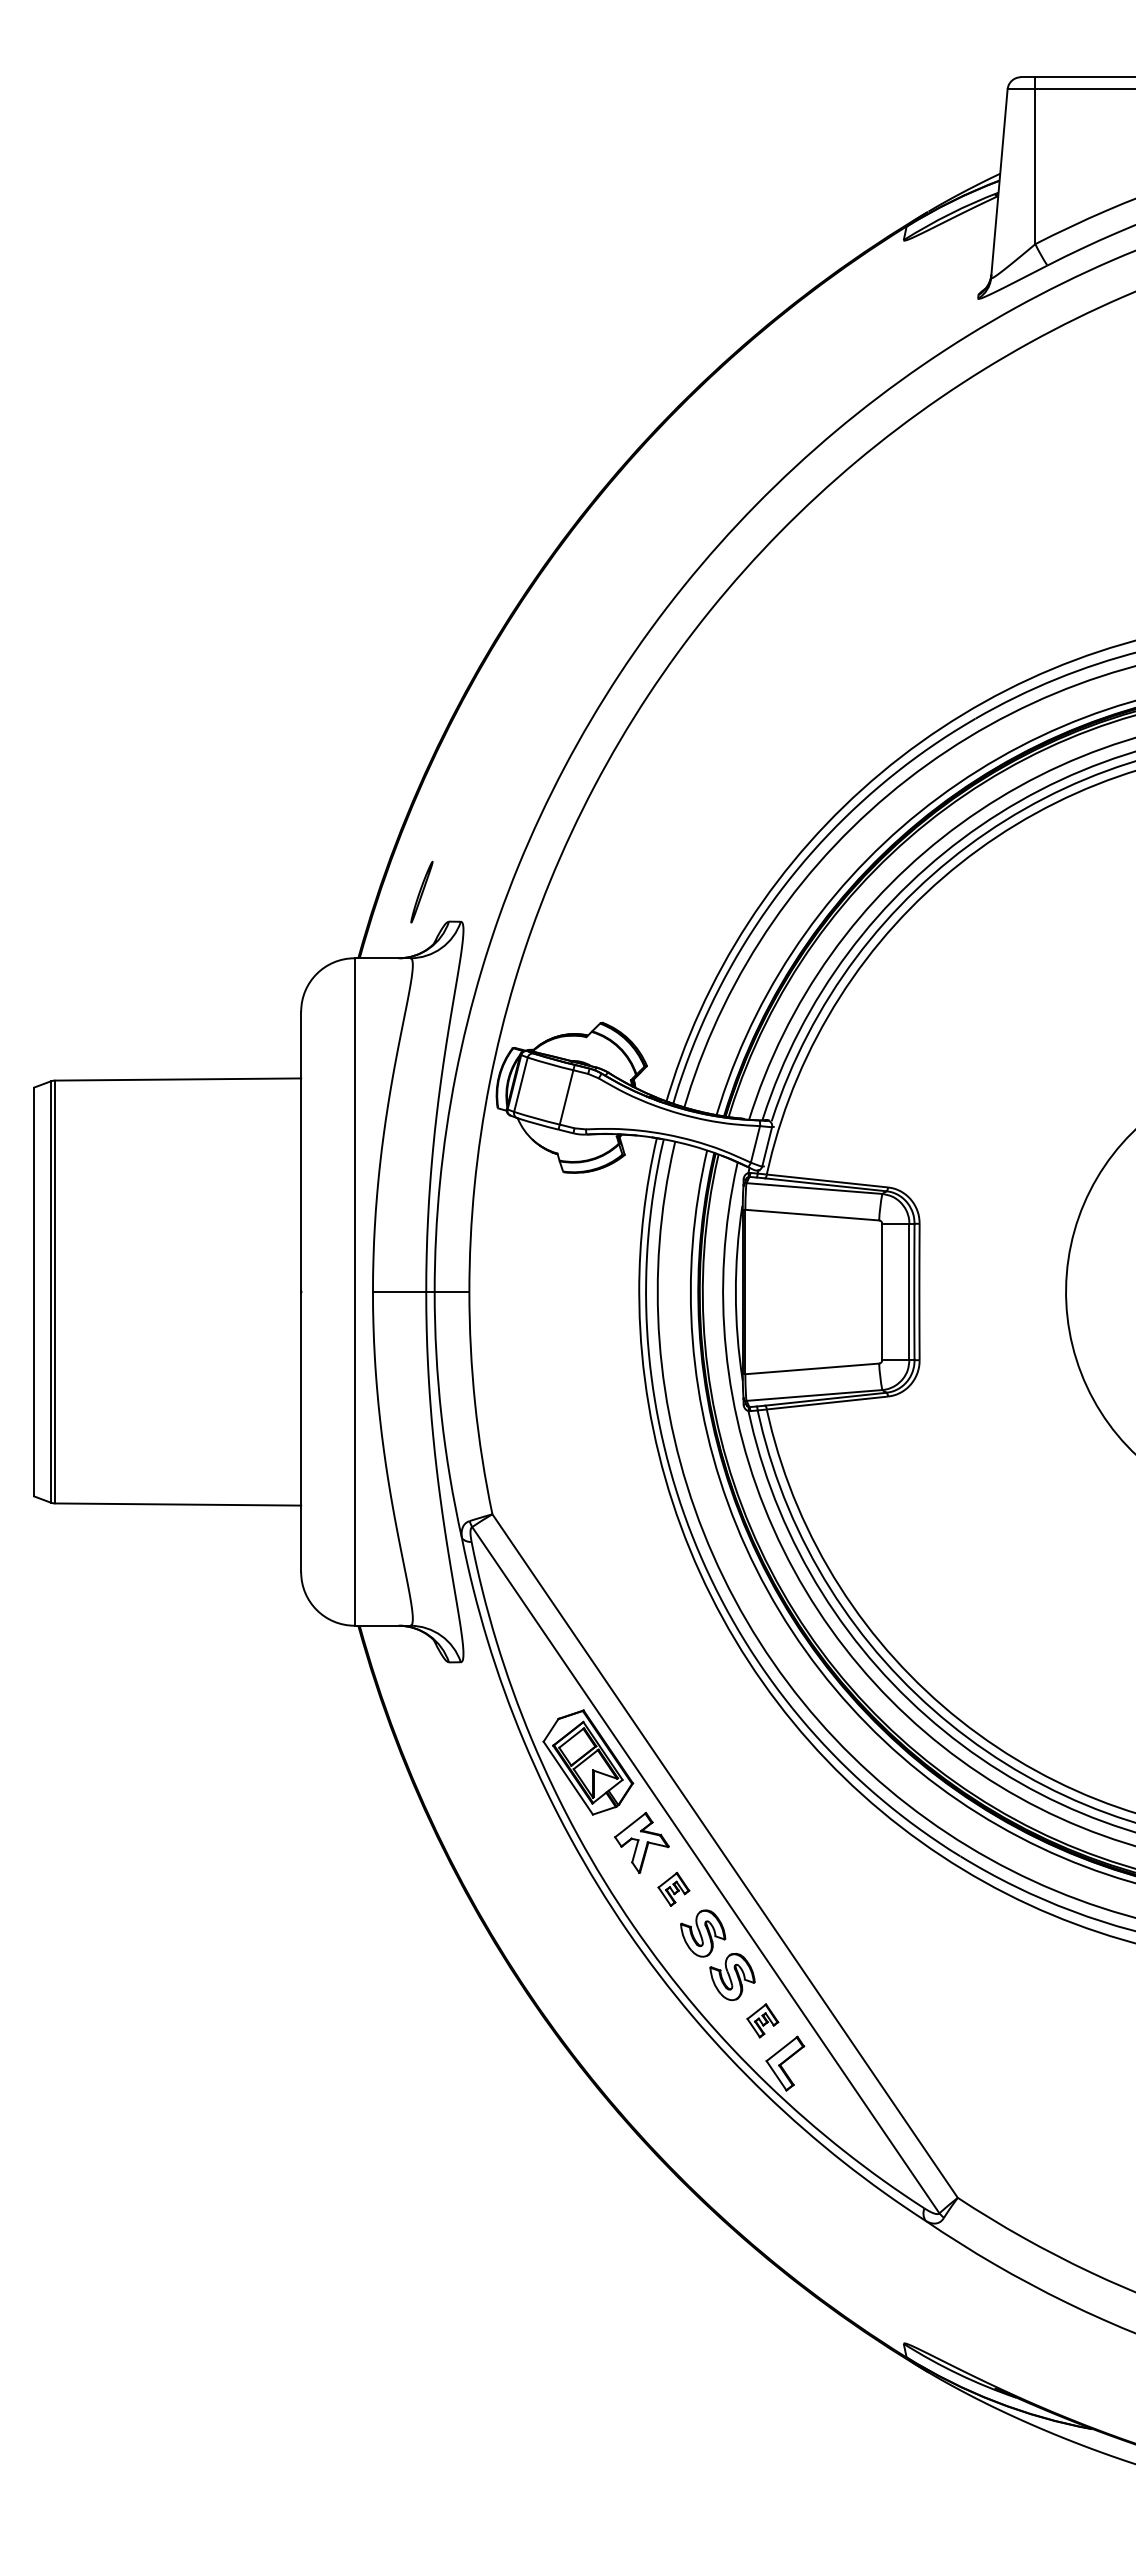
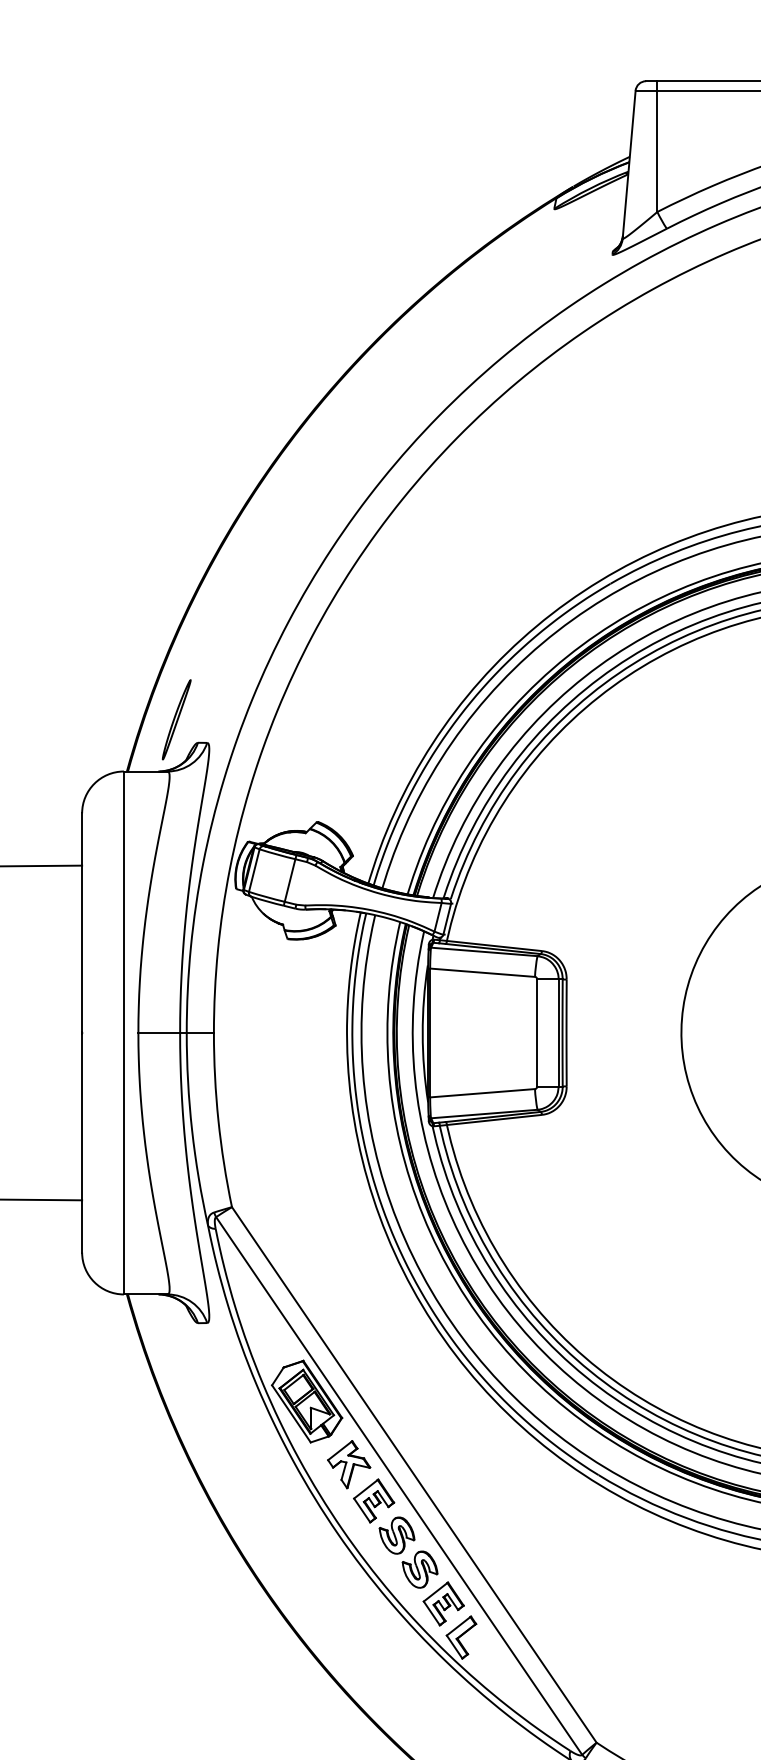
part: (421, 891) -> (176, 719), size x1.67
part: (673, 1889) -> (373, 1501), size x1.67
part: (762, 2020) -> (443, 1603), size x1.67

